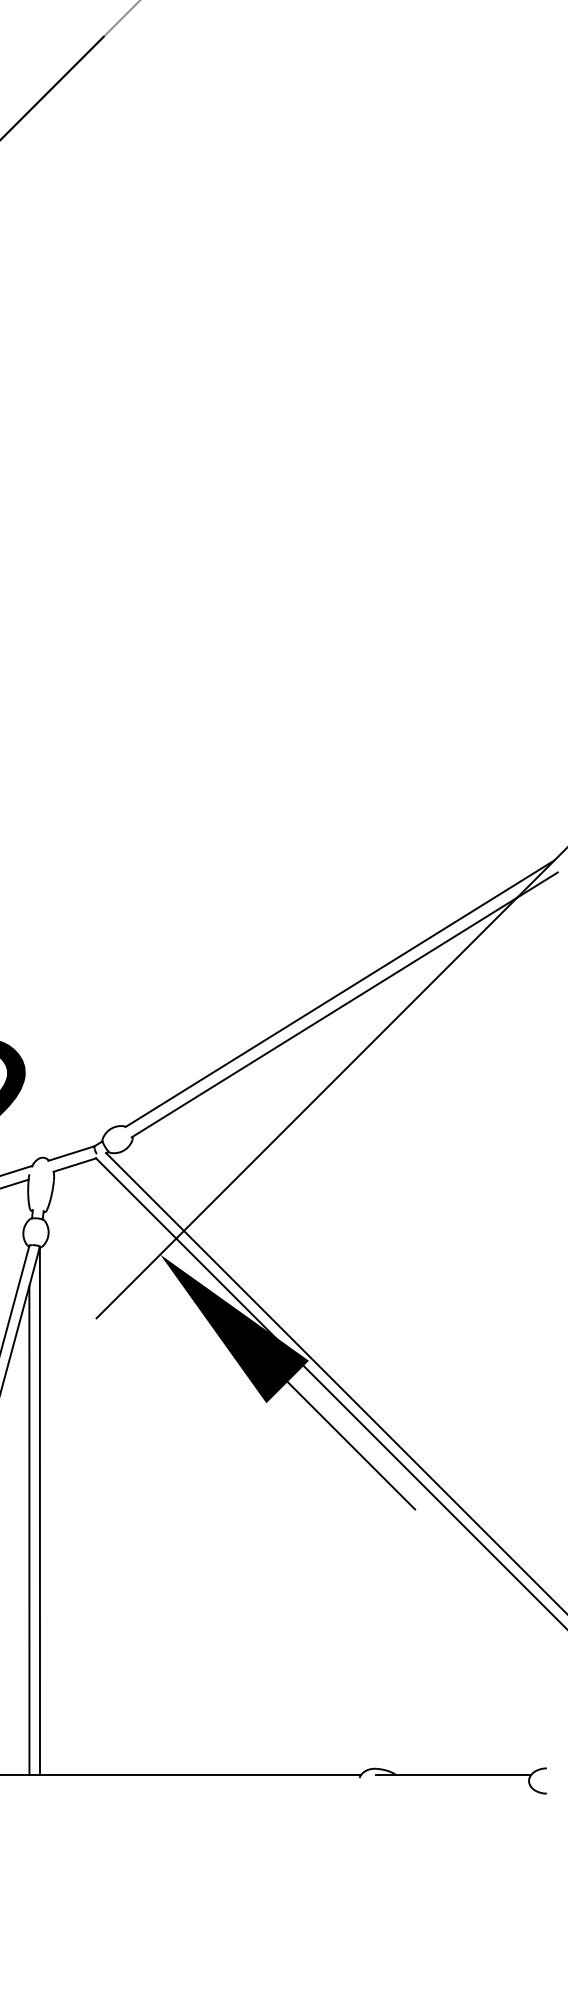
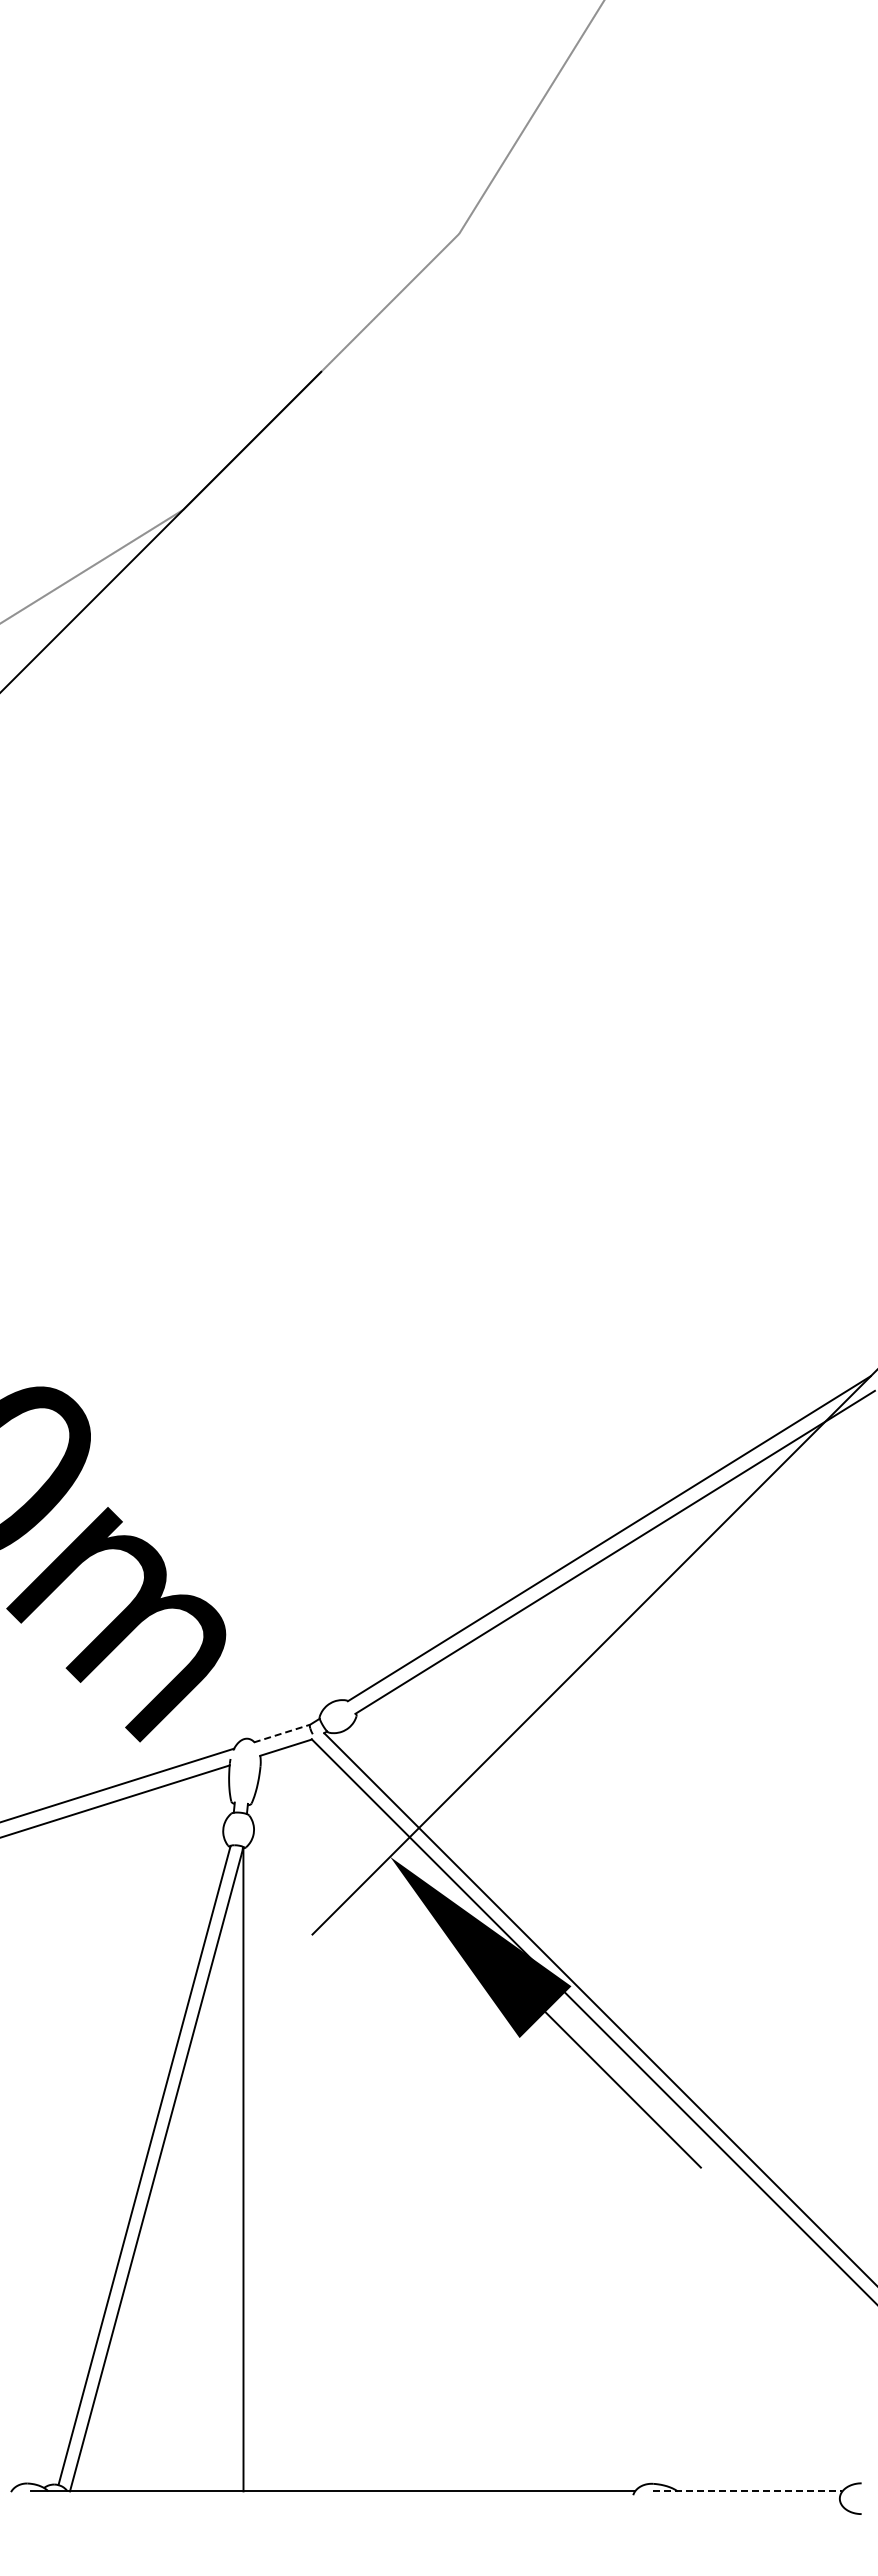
line: (71, 1153) -> (281, 1733), solid -> dashed
line: (29, 1530) -> (230, 2193), removed
line: (453, 1775) -> (747, 2491), solid -> dashed

